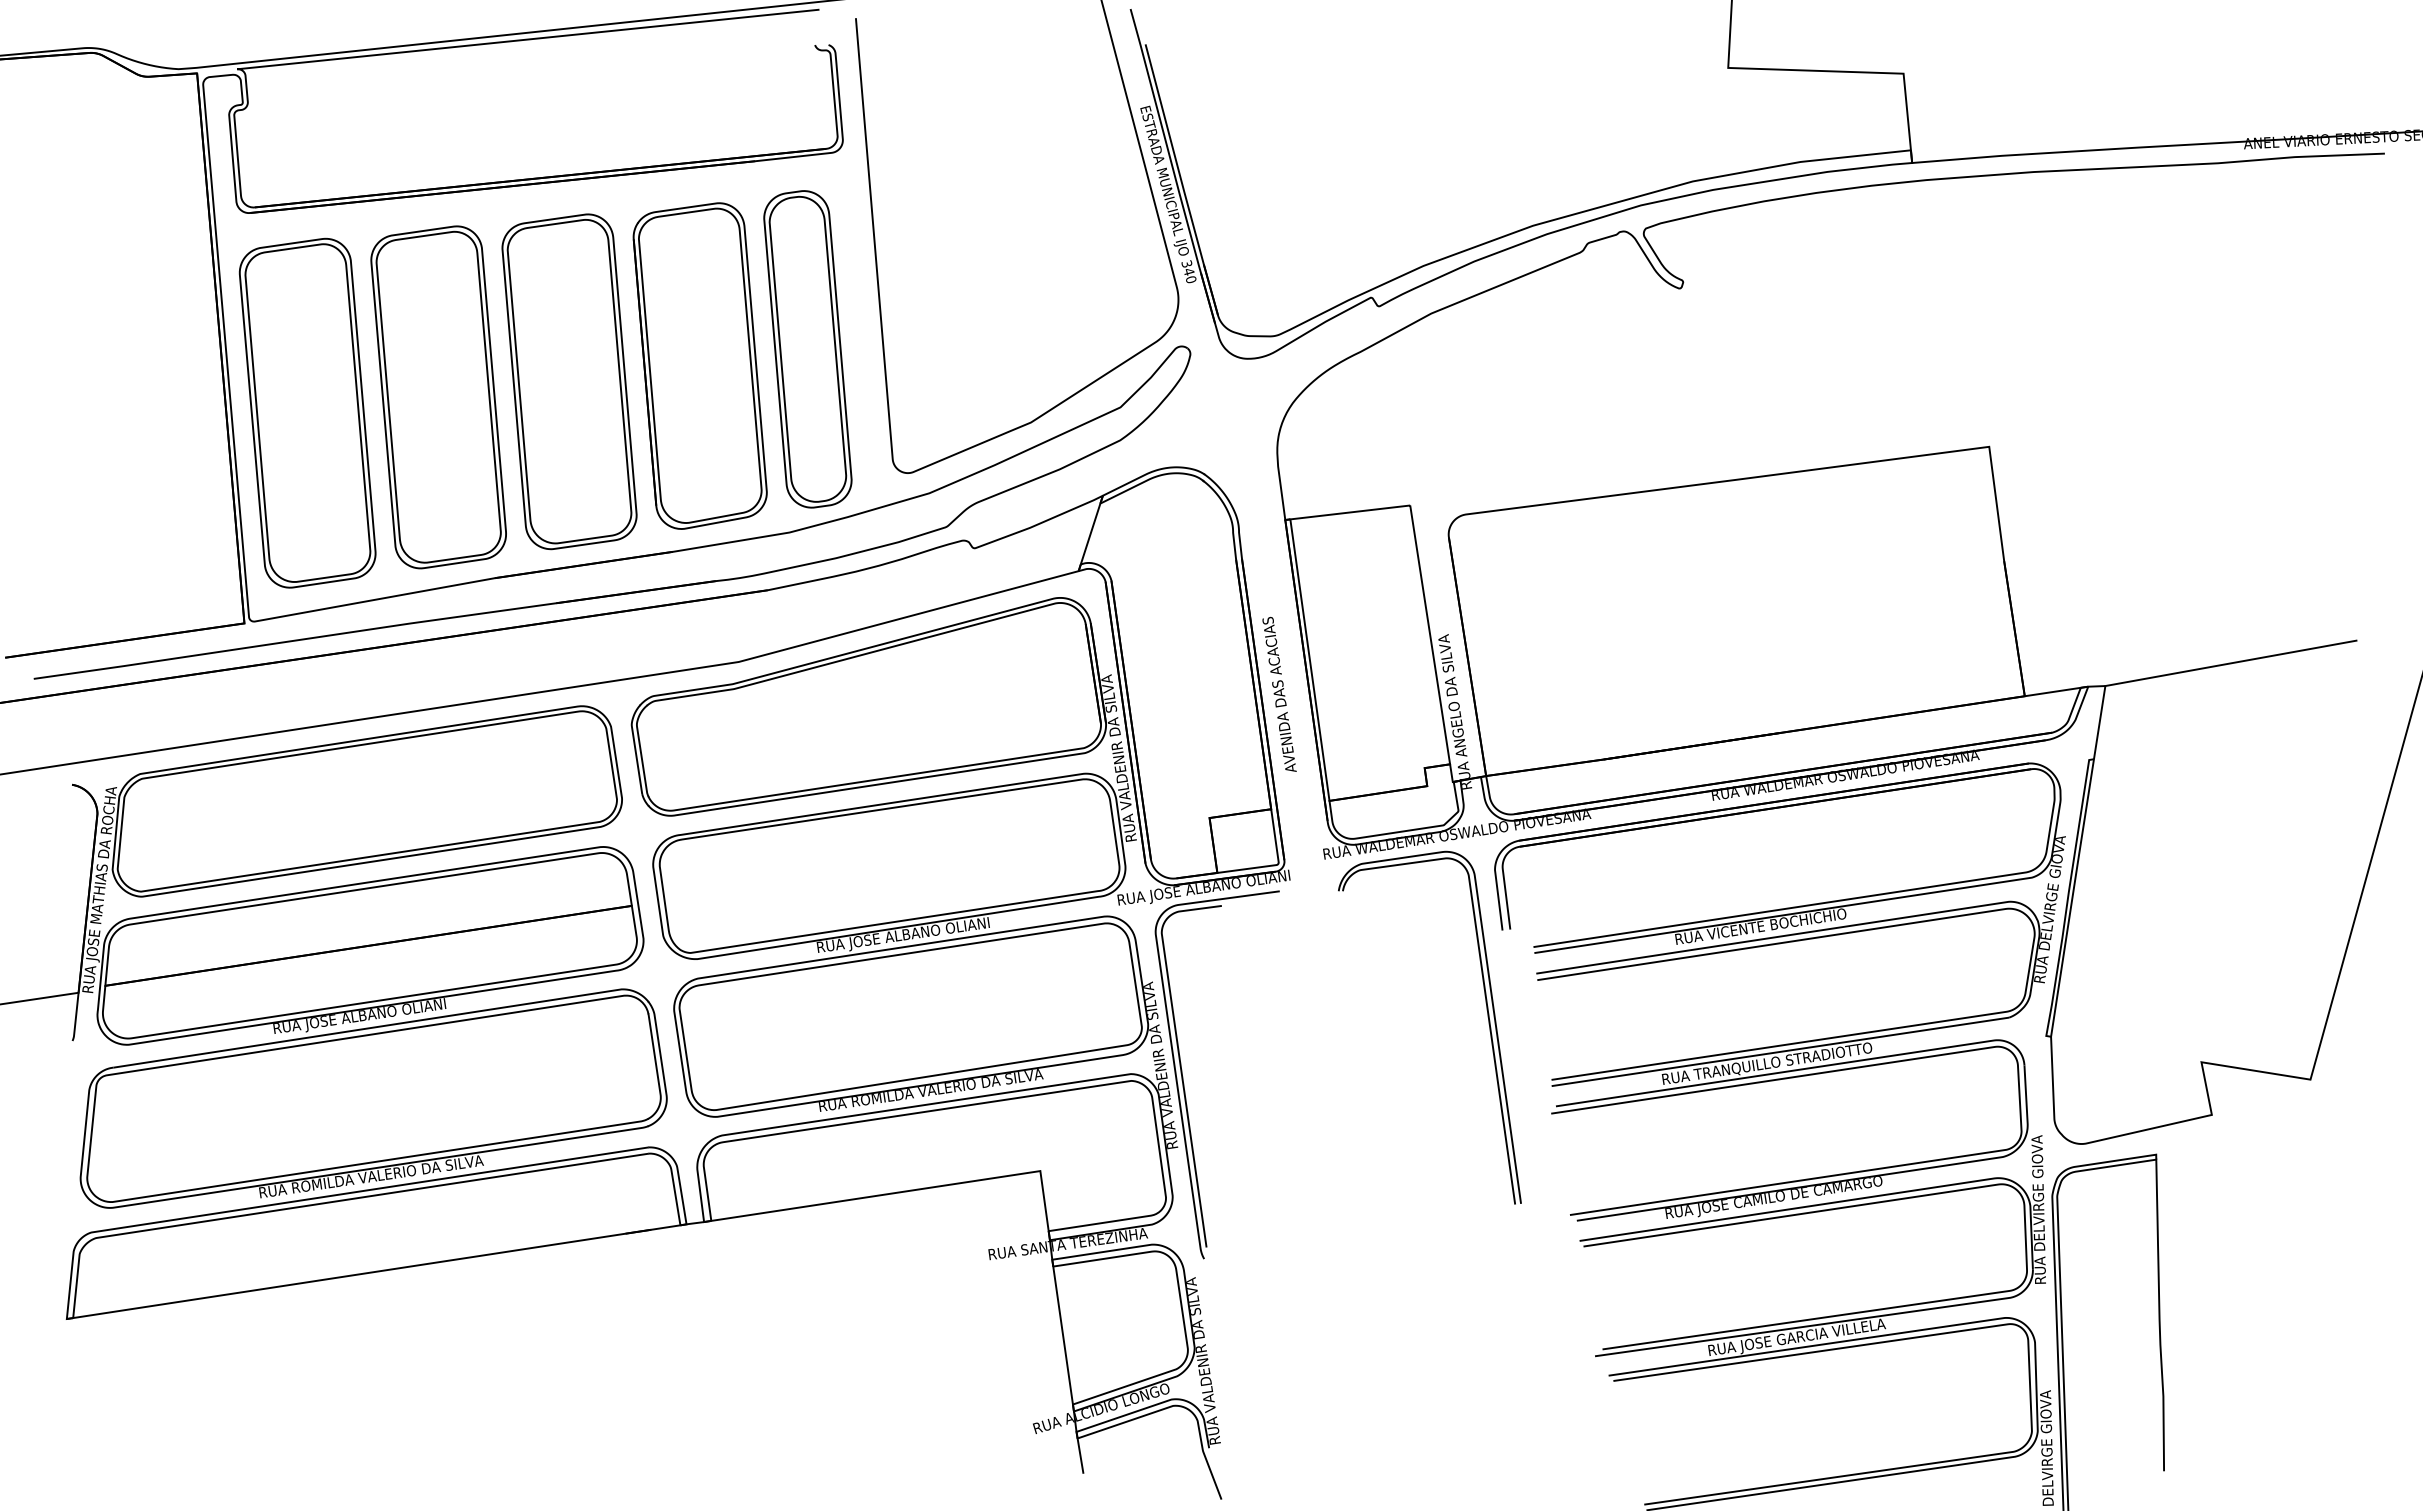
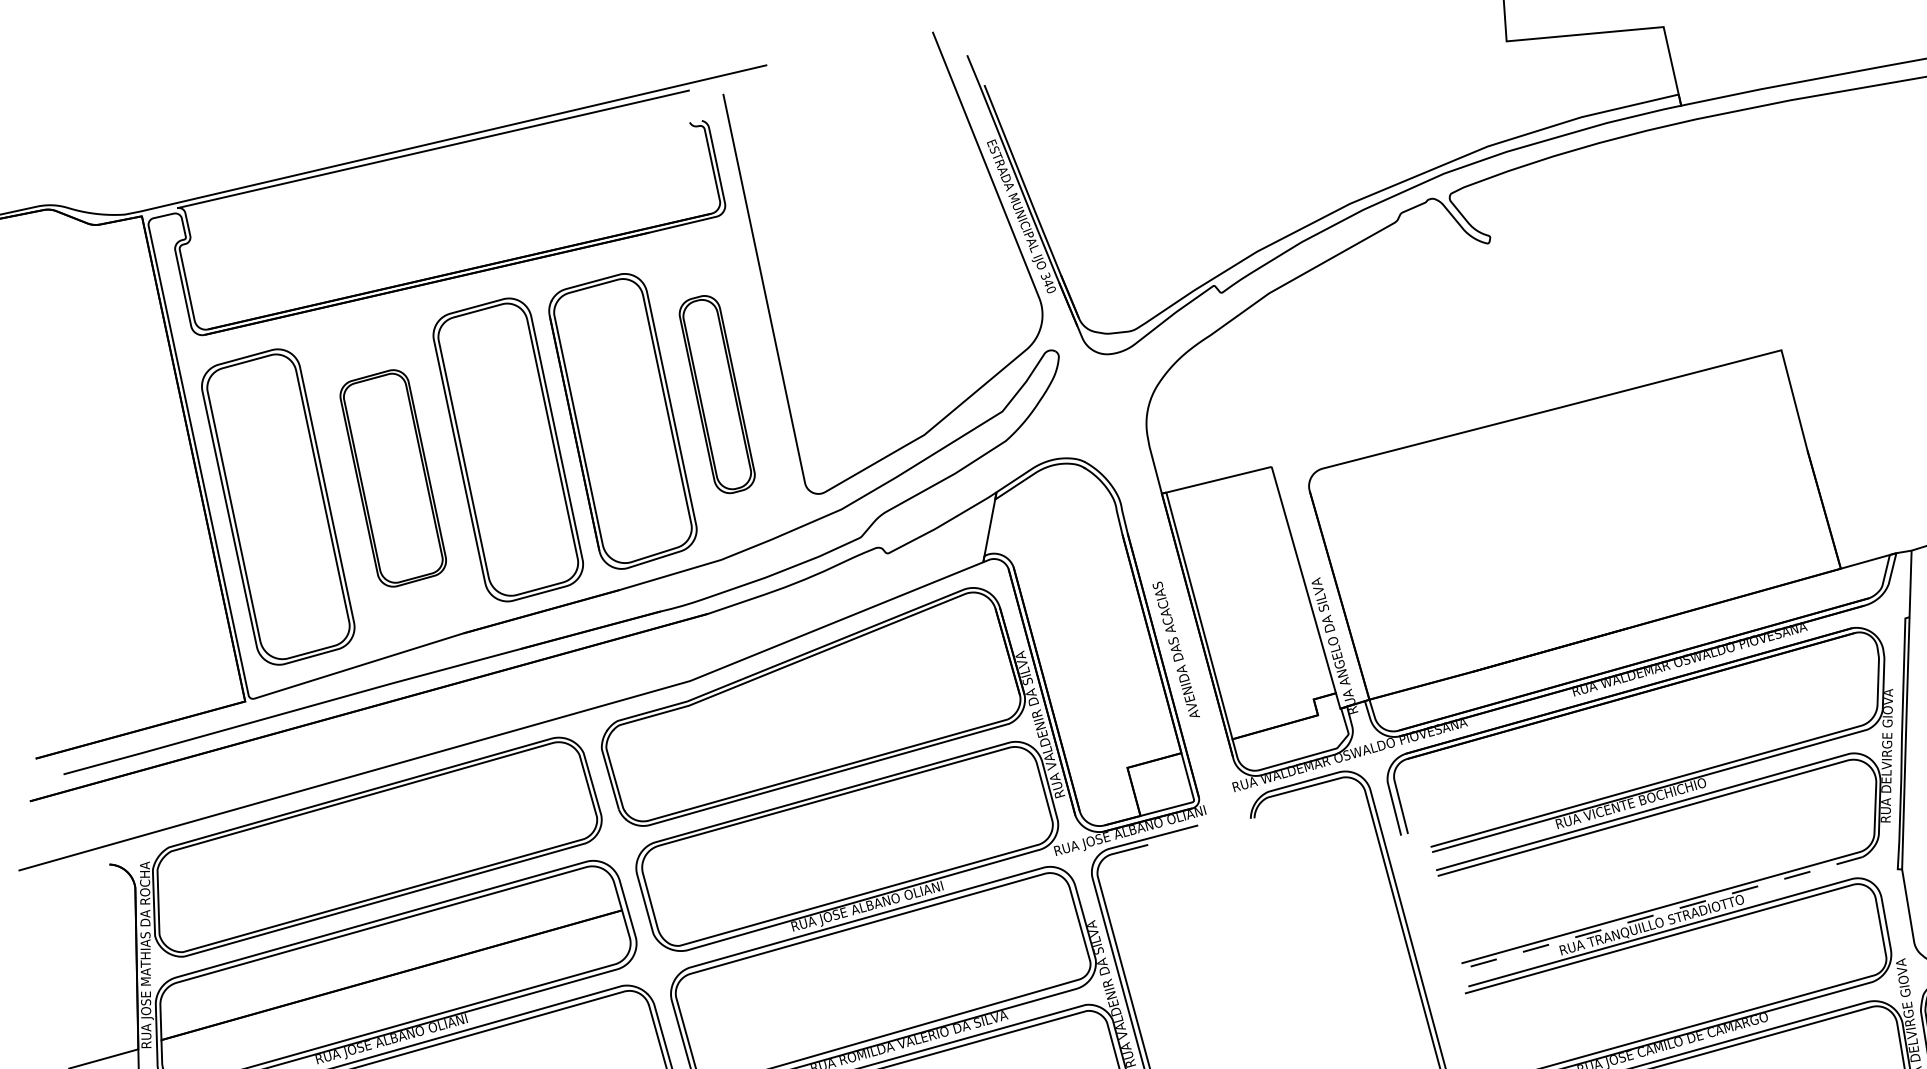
part: (807, 349) -> (716, 394), size x0.7
part: (438, 397) -> (393, 478), size x0.7
line: (1779, 1051) -> (1661, 912), solid -> dashed

